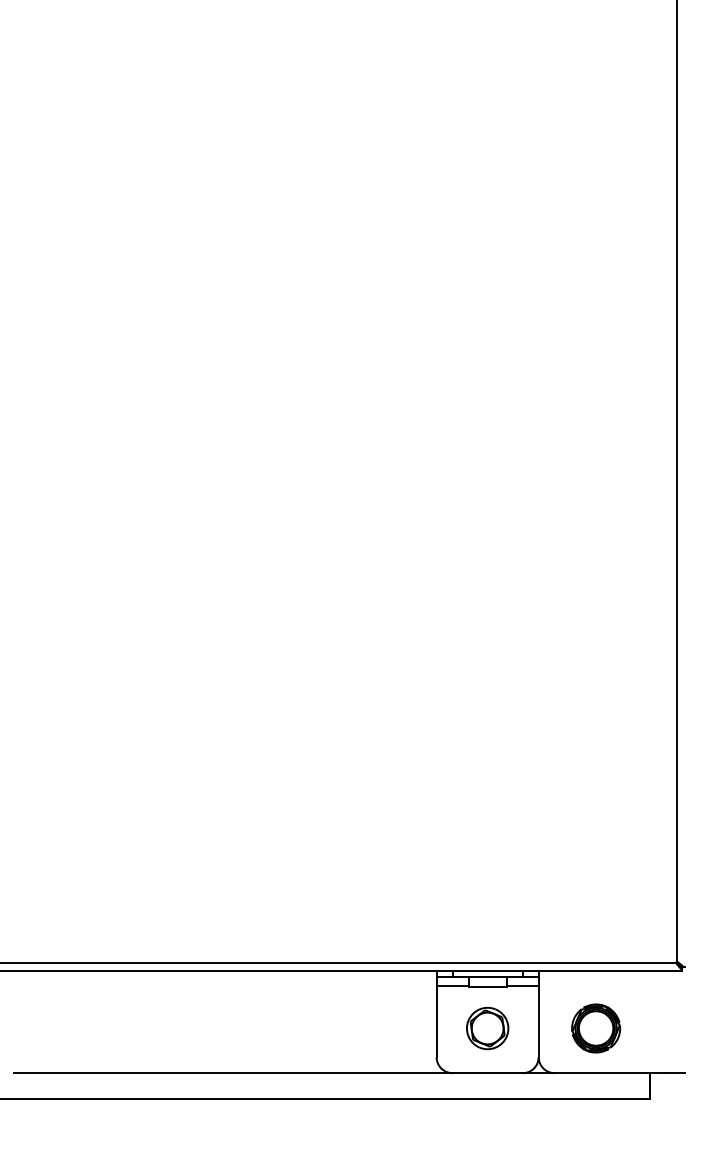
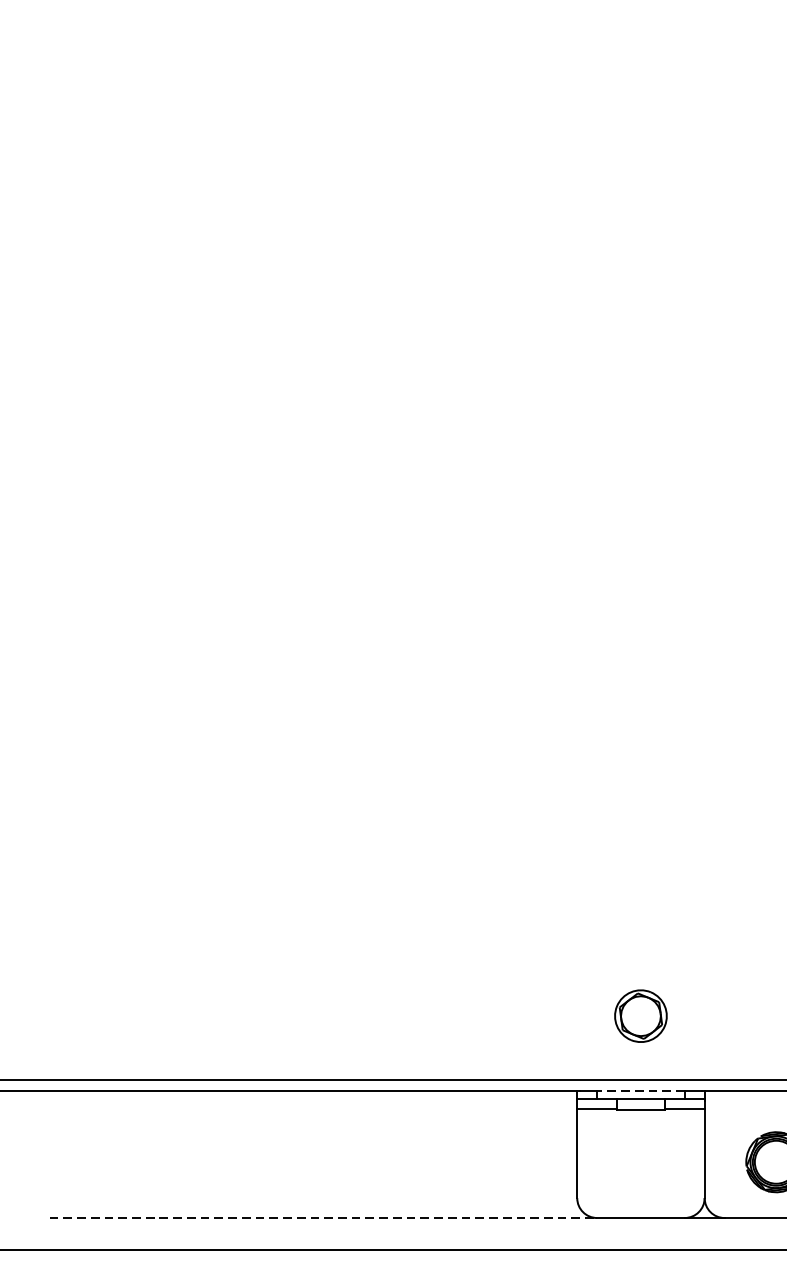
line: (487, 971) -> (640, 1091), solid -> dashed
part: (487, 1028) -> (640, 1016), moved
line: (233, 1073) -> (323, 1218), solid -> dashed

